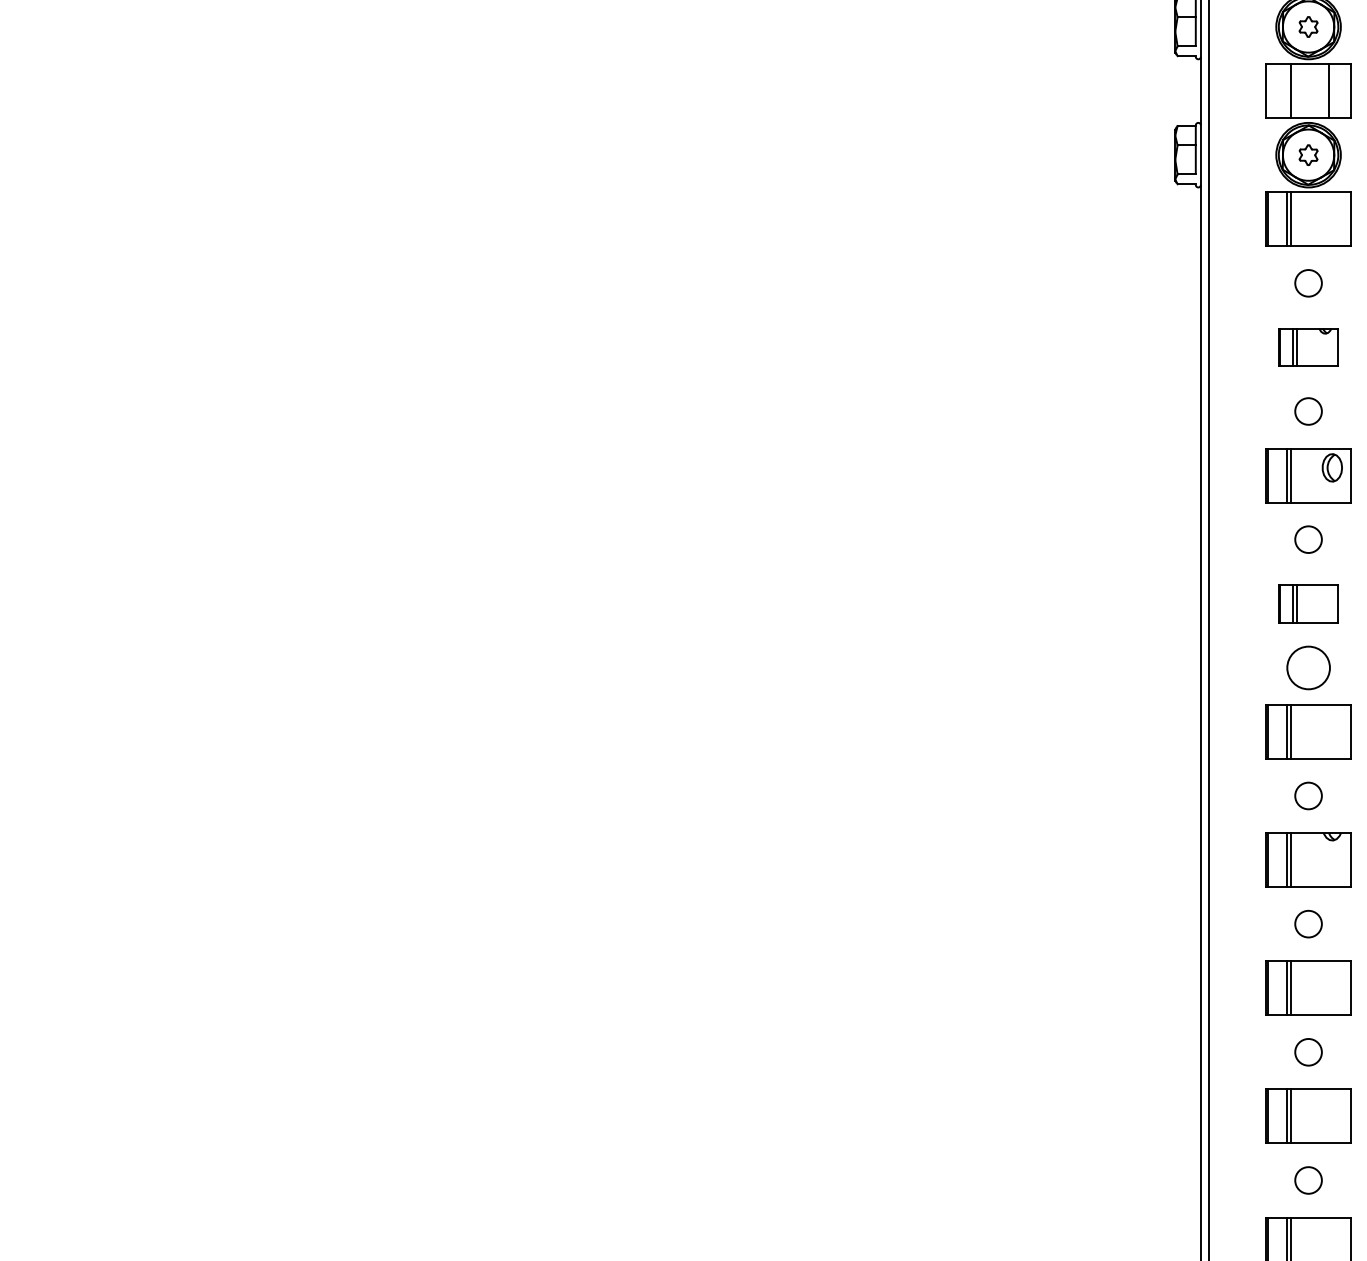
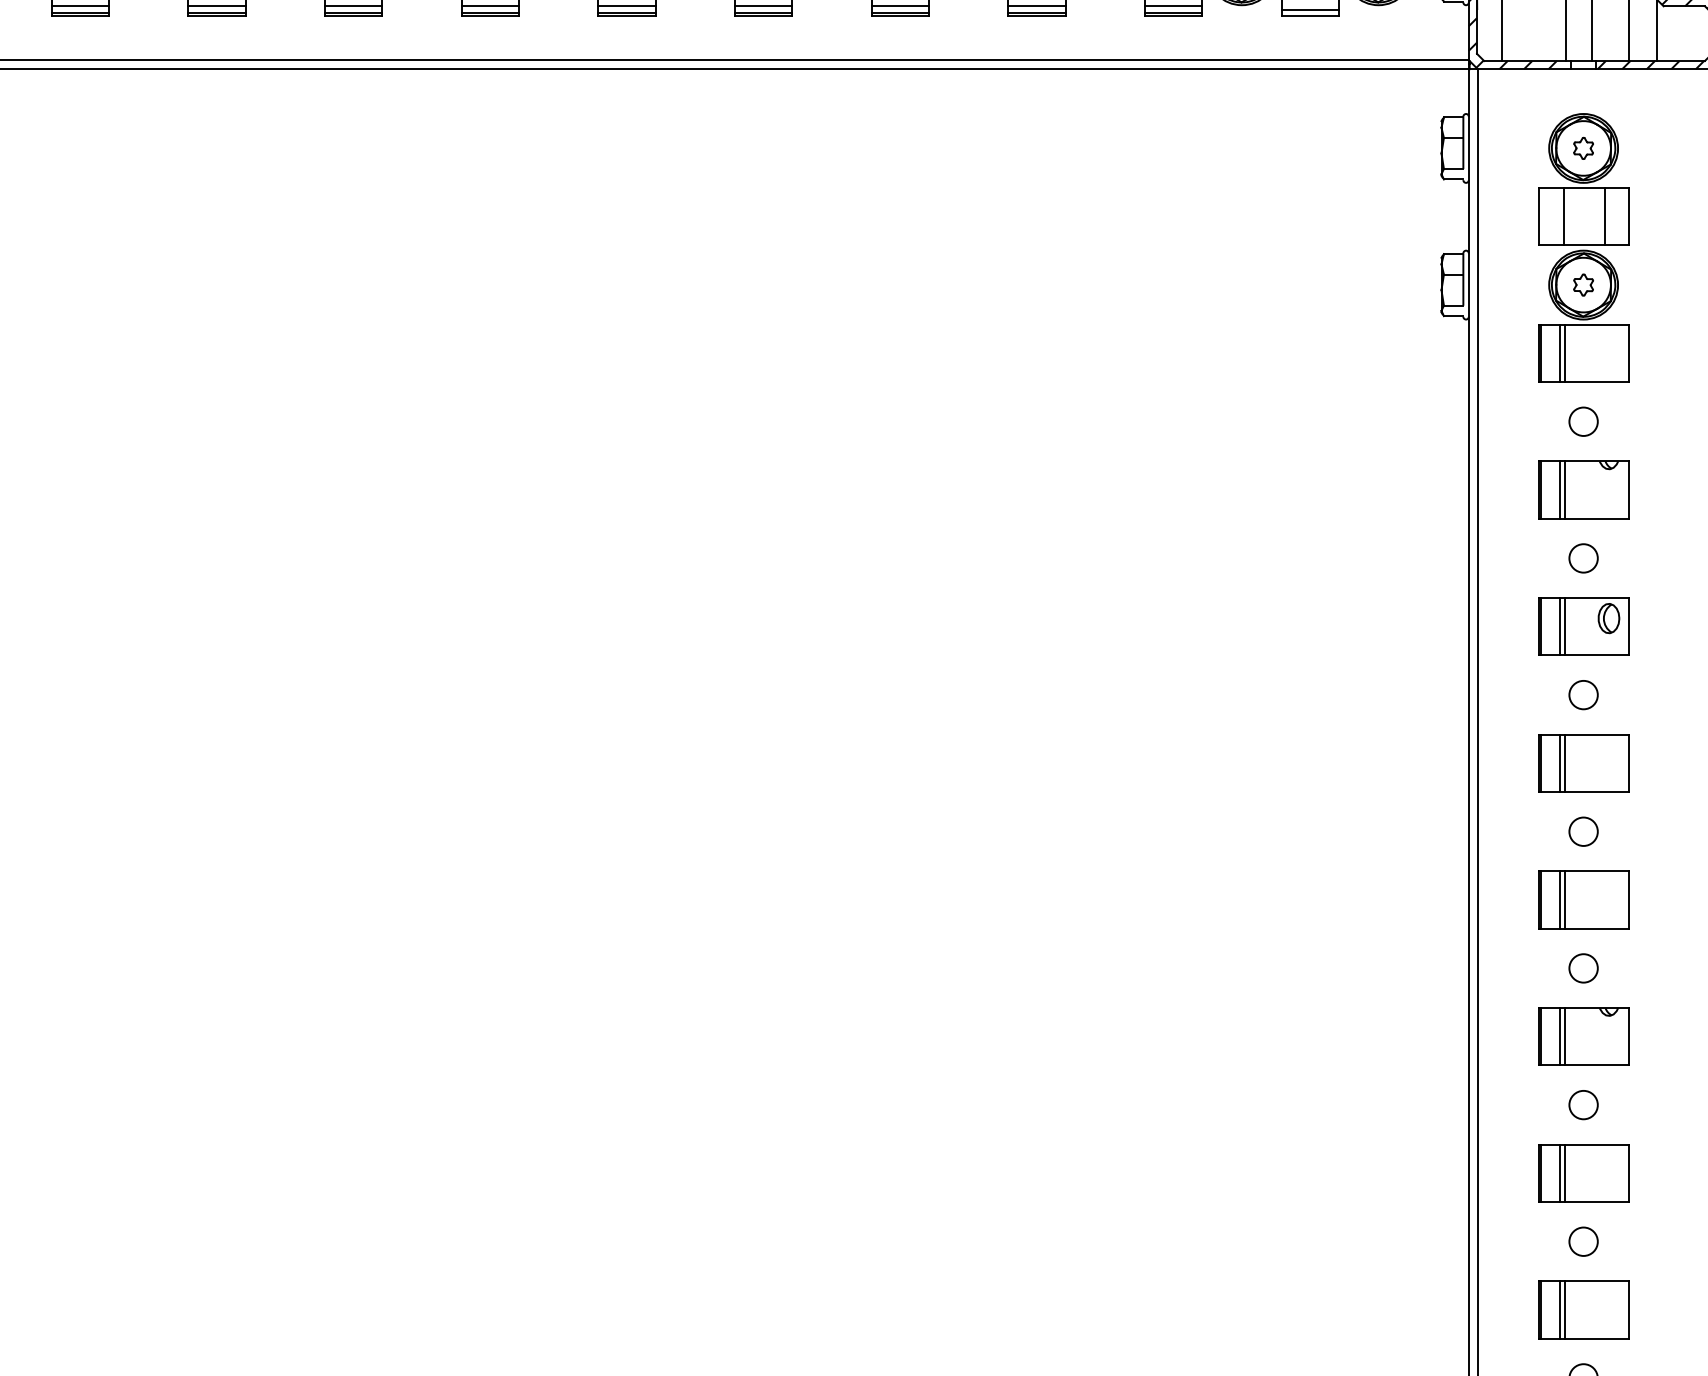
part: (1308, 346) -> (1583, 489), size x1.43
part: (1308, 603) -> (1583, 763), size x1.43
circle: (1308, 667) -> (1583, 831), size x0.62

